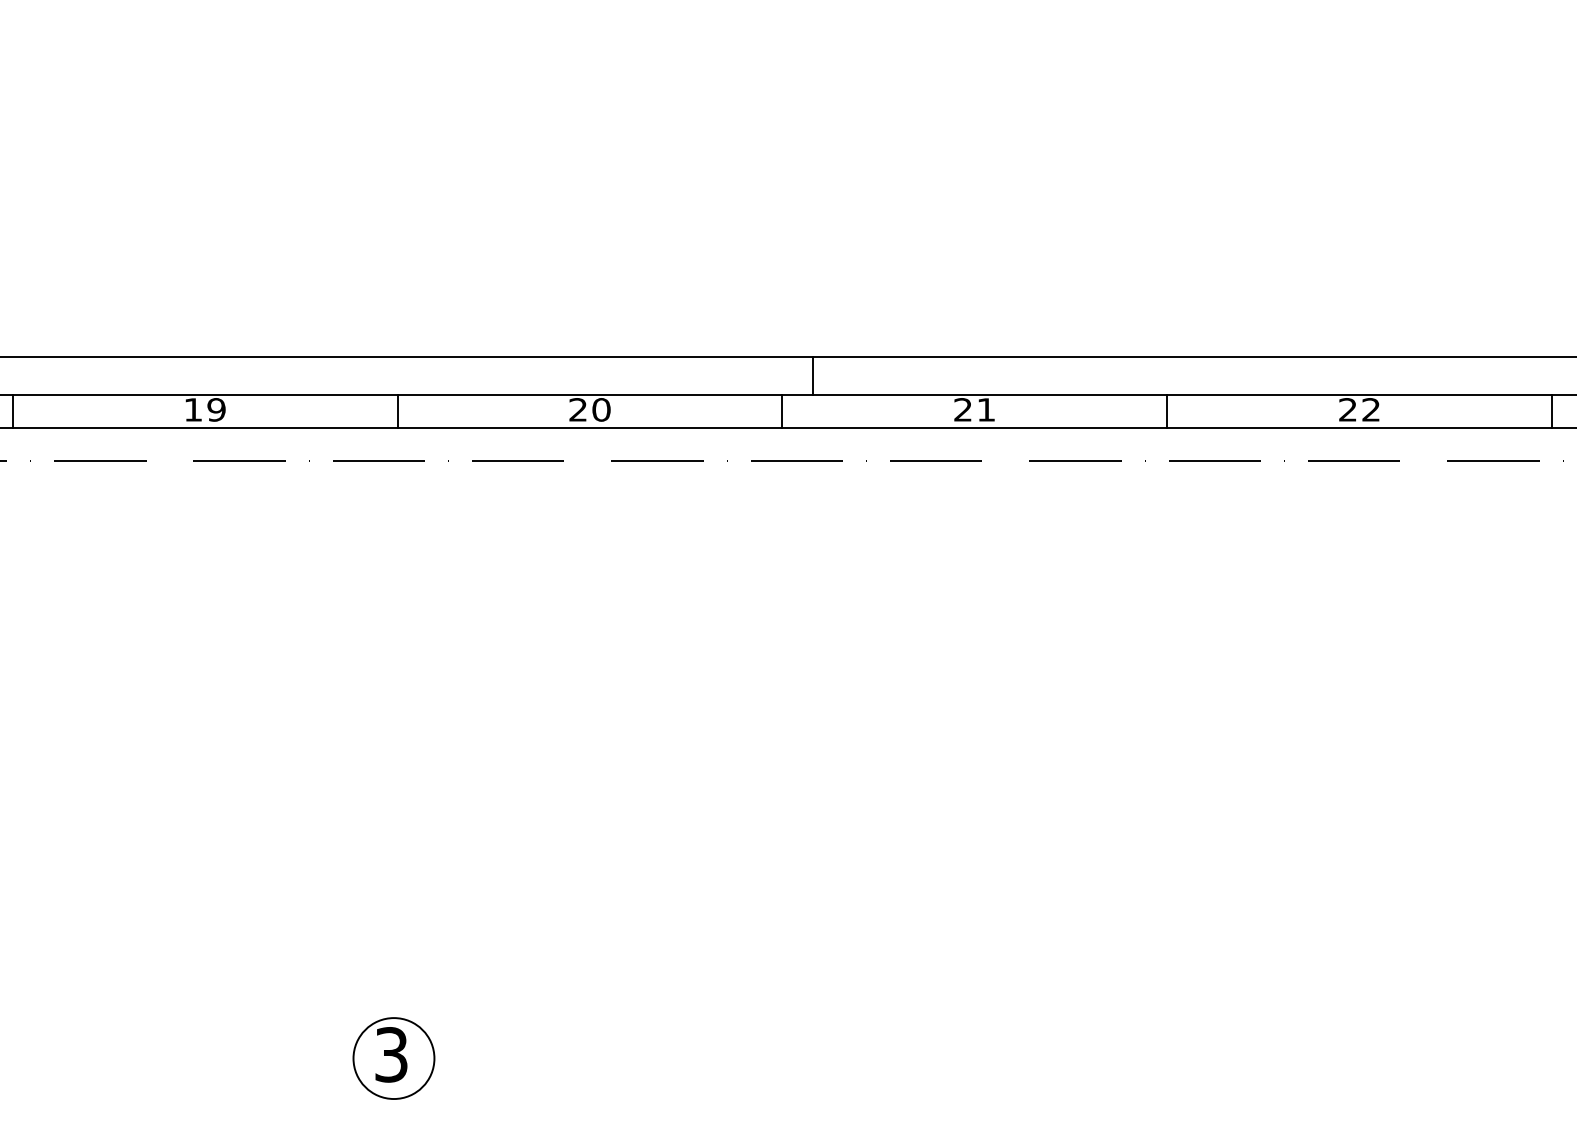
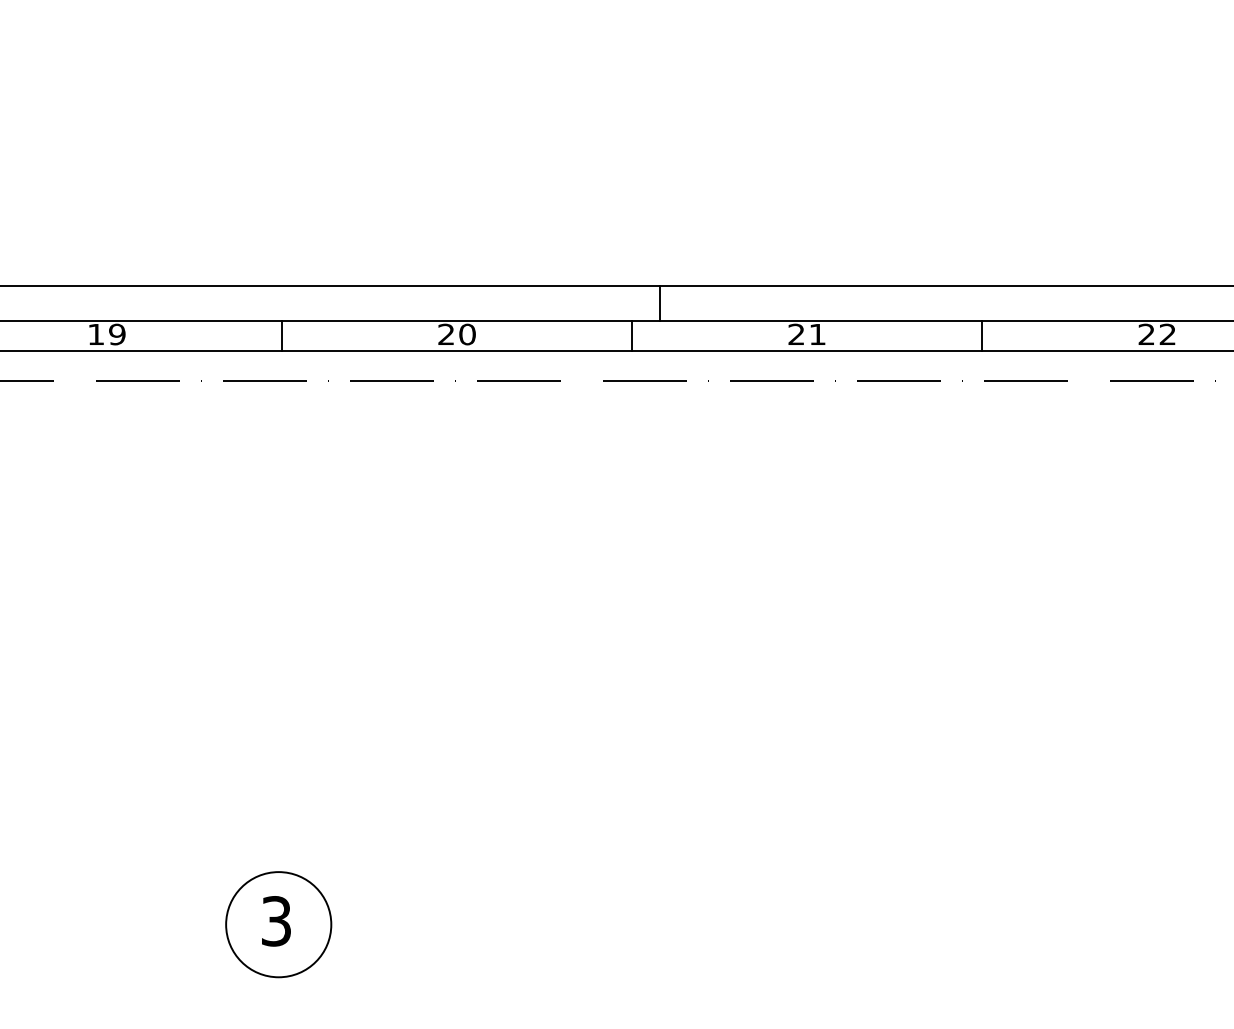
circle: (393, 1058) -> (278, 924), size x1.43

